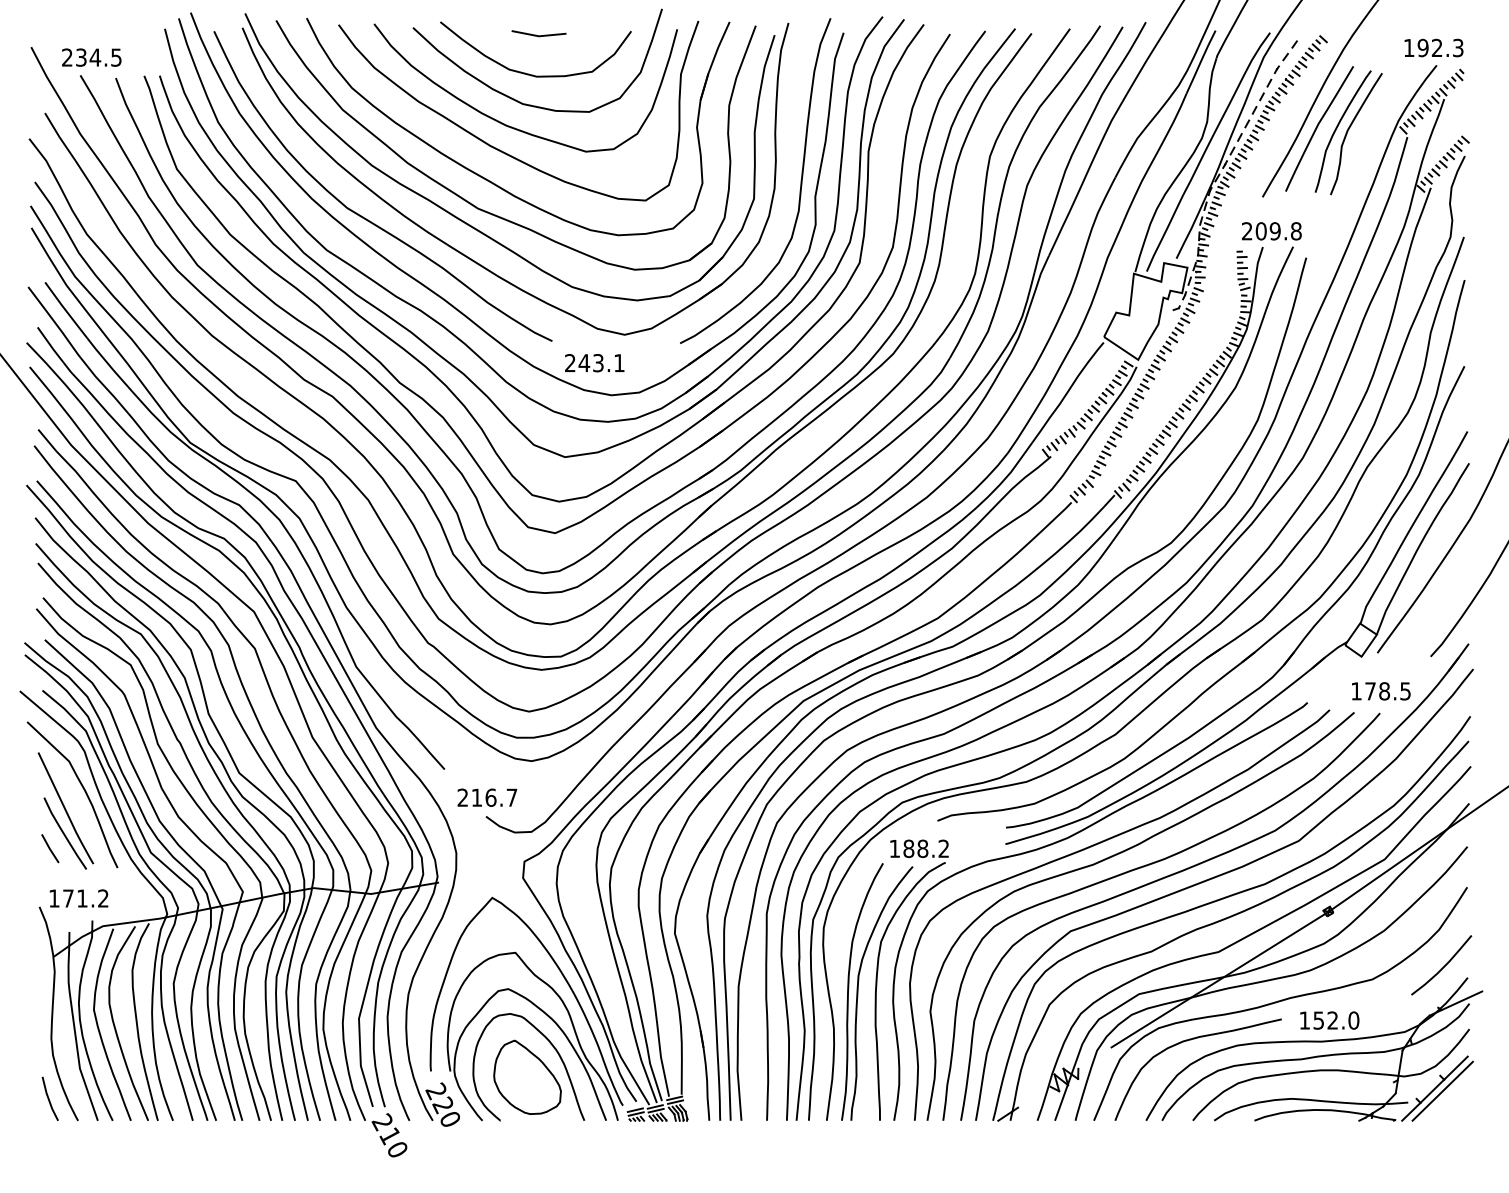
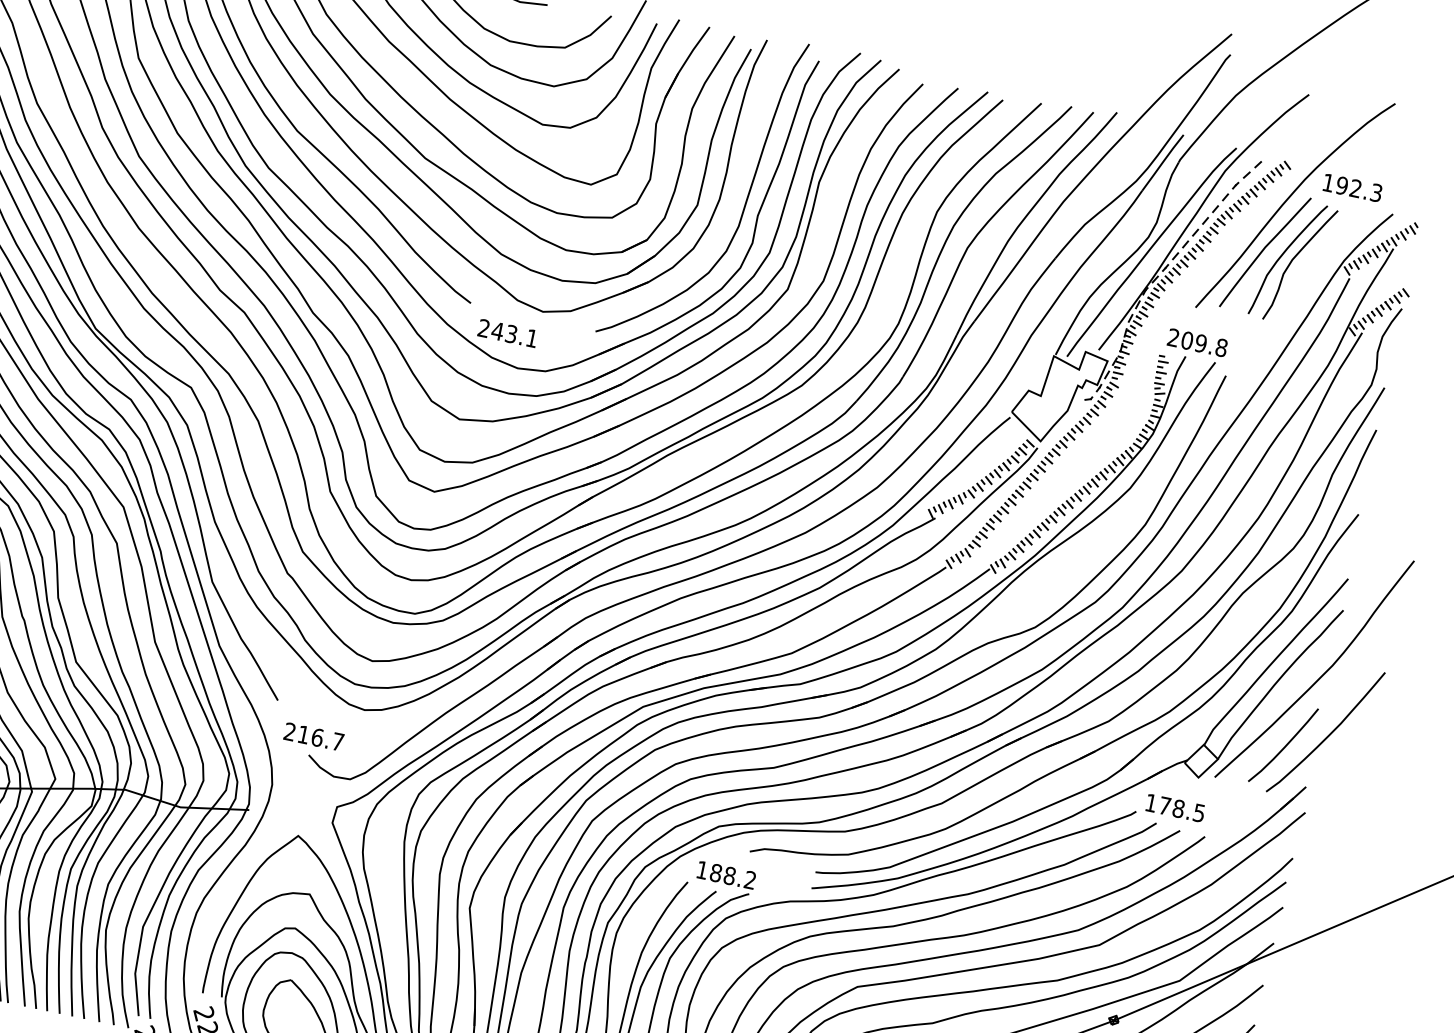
text: (1433, 47) -> (1352, 187), moved
curve: (1439, 607) -> (1284, 745), added
text: (1381, 691) -> (1175, 808), moved

